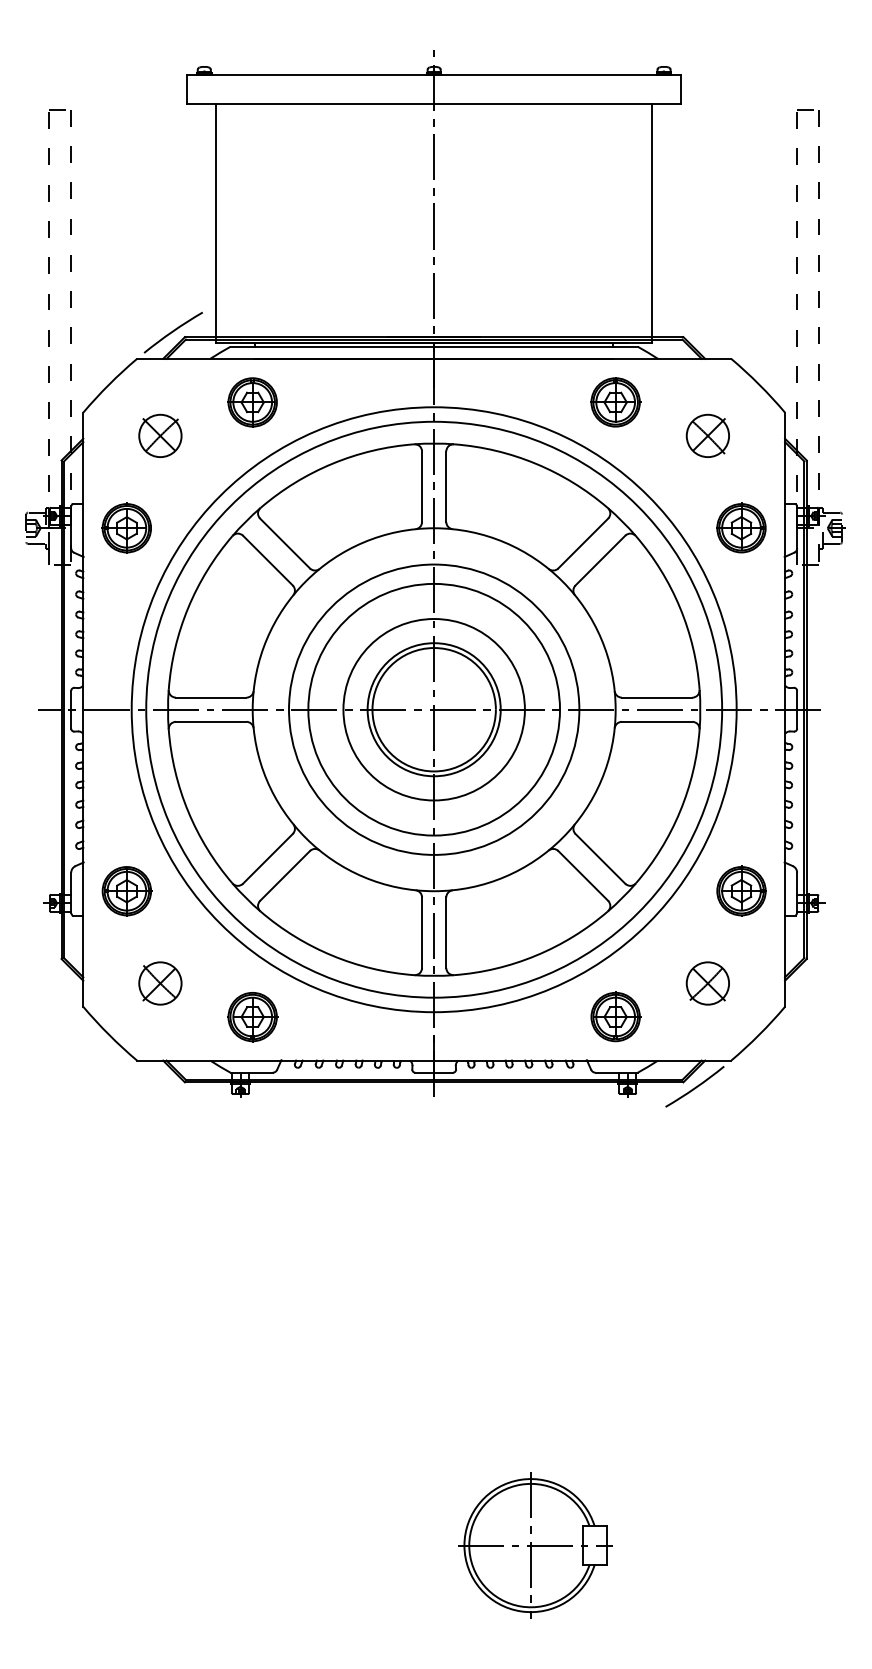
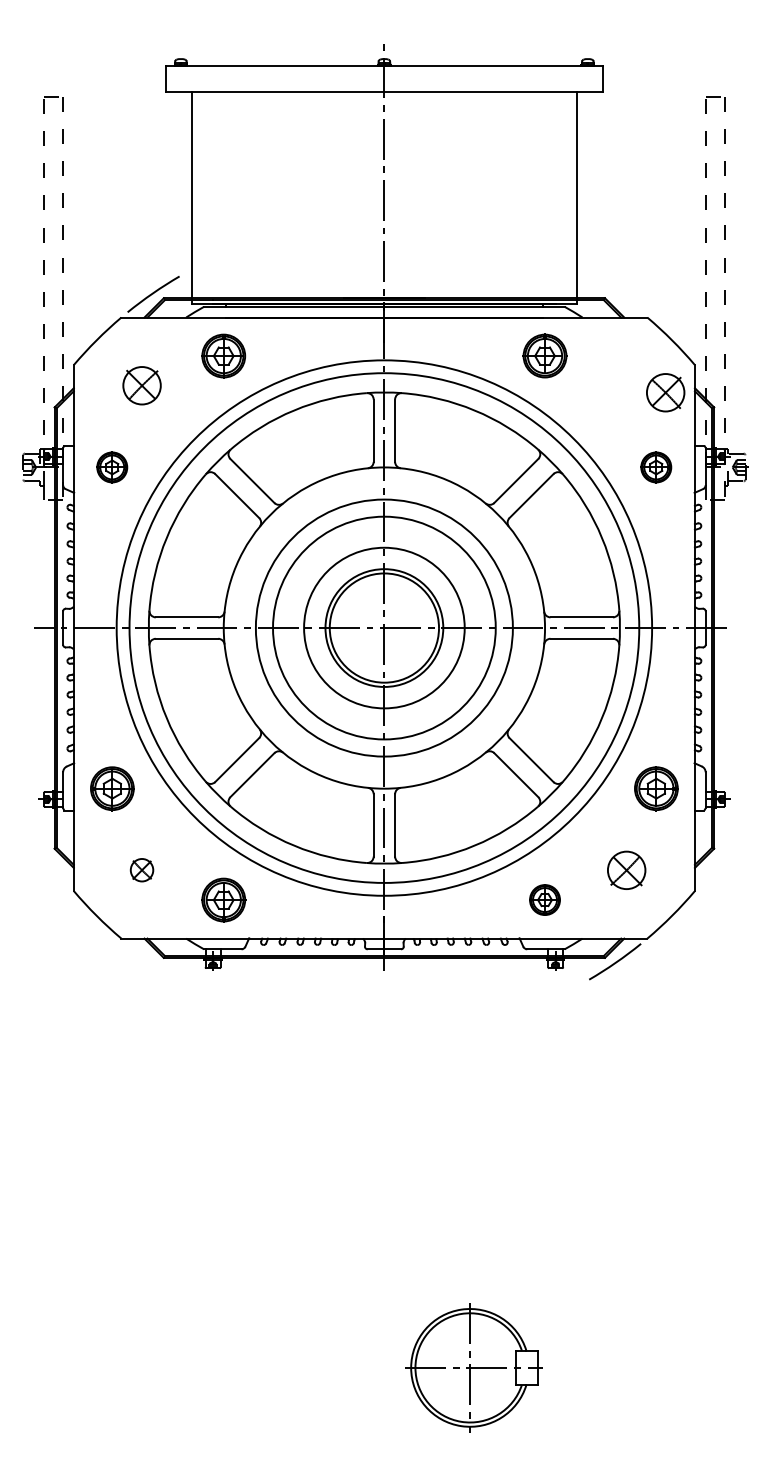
part: (707, 435) -> (665, 392), moved
part: (125, 528) -> (111, 467), size x0.7
part: (740, 528) -> (655, 467), size x0.7
part: (159, 982) -> (141, 869), size x0.6
part: (615, 1016) -> (544, 899), size x0.7

